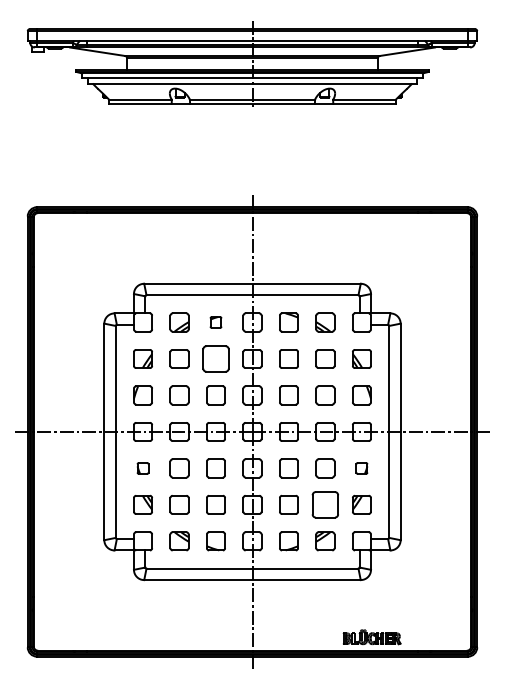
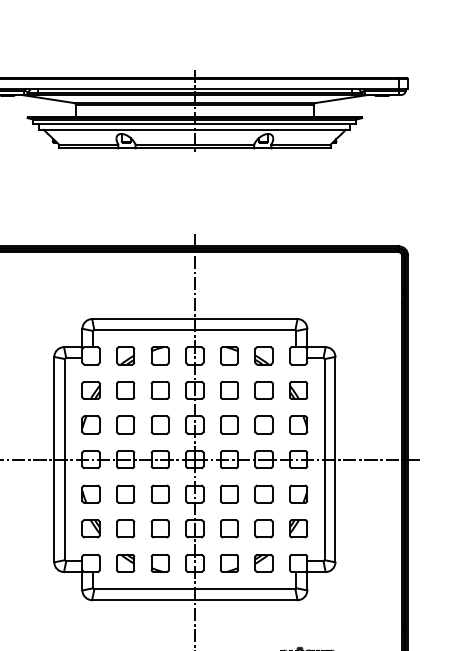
part: (215, 322) -> (159, 355), size x1.67
part: (215, 358) -> (159, 389), size x0.71
part: (142, 468) -> (90, 494), size x1.67
part: (361, 468) -> (298, 494), size x1.67
part: (325, 504) -> (264, 528), size x0.71

